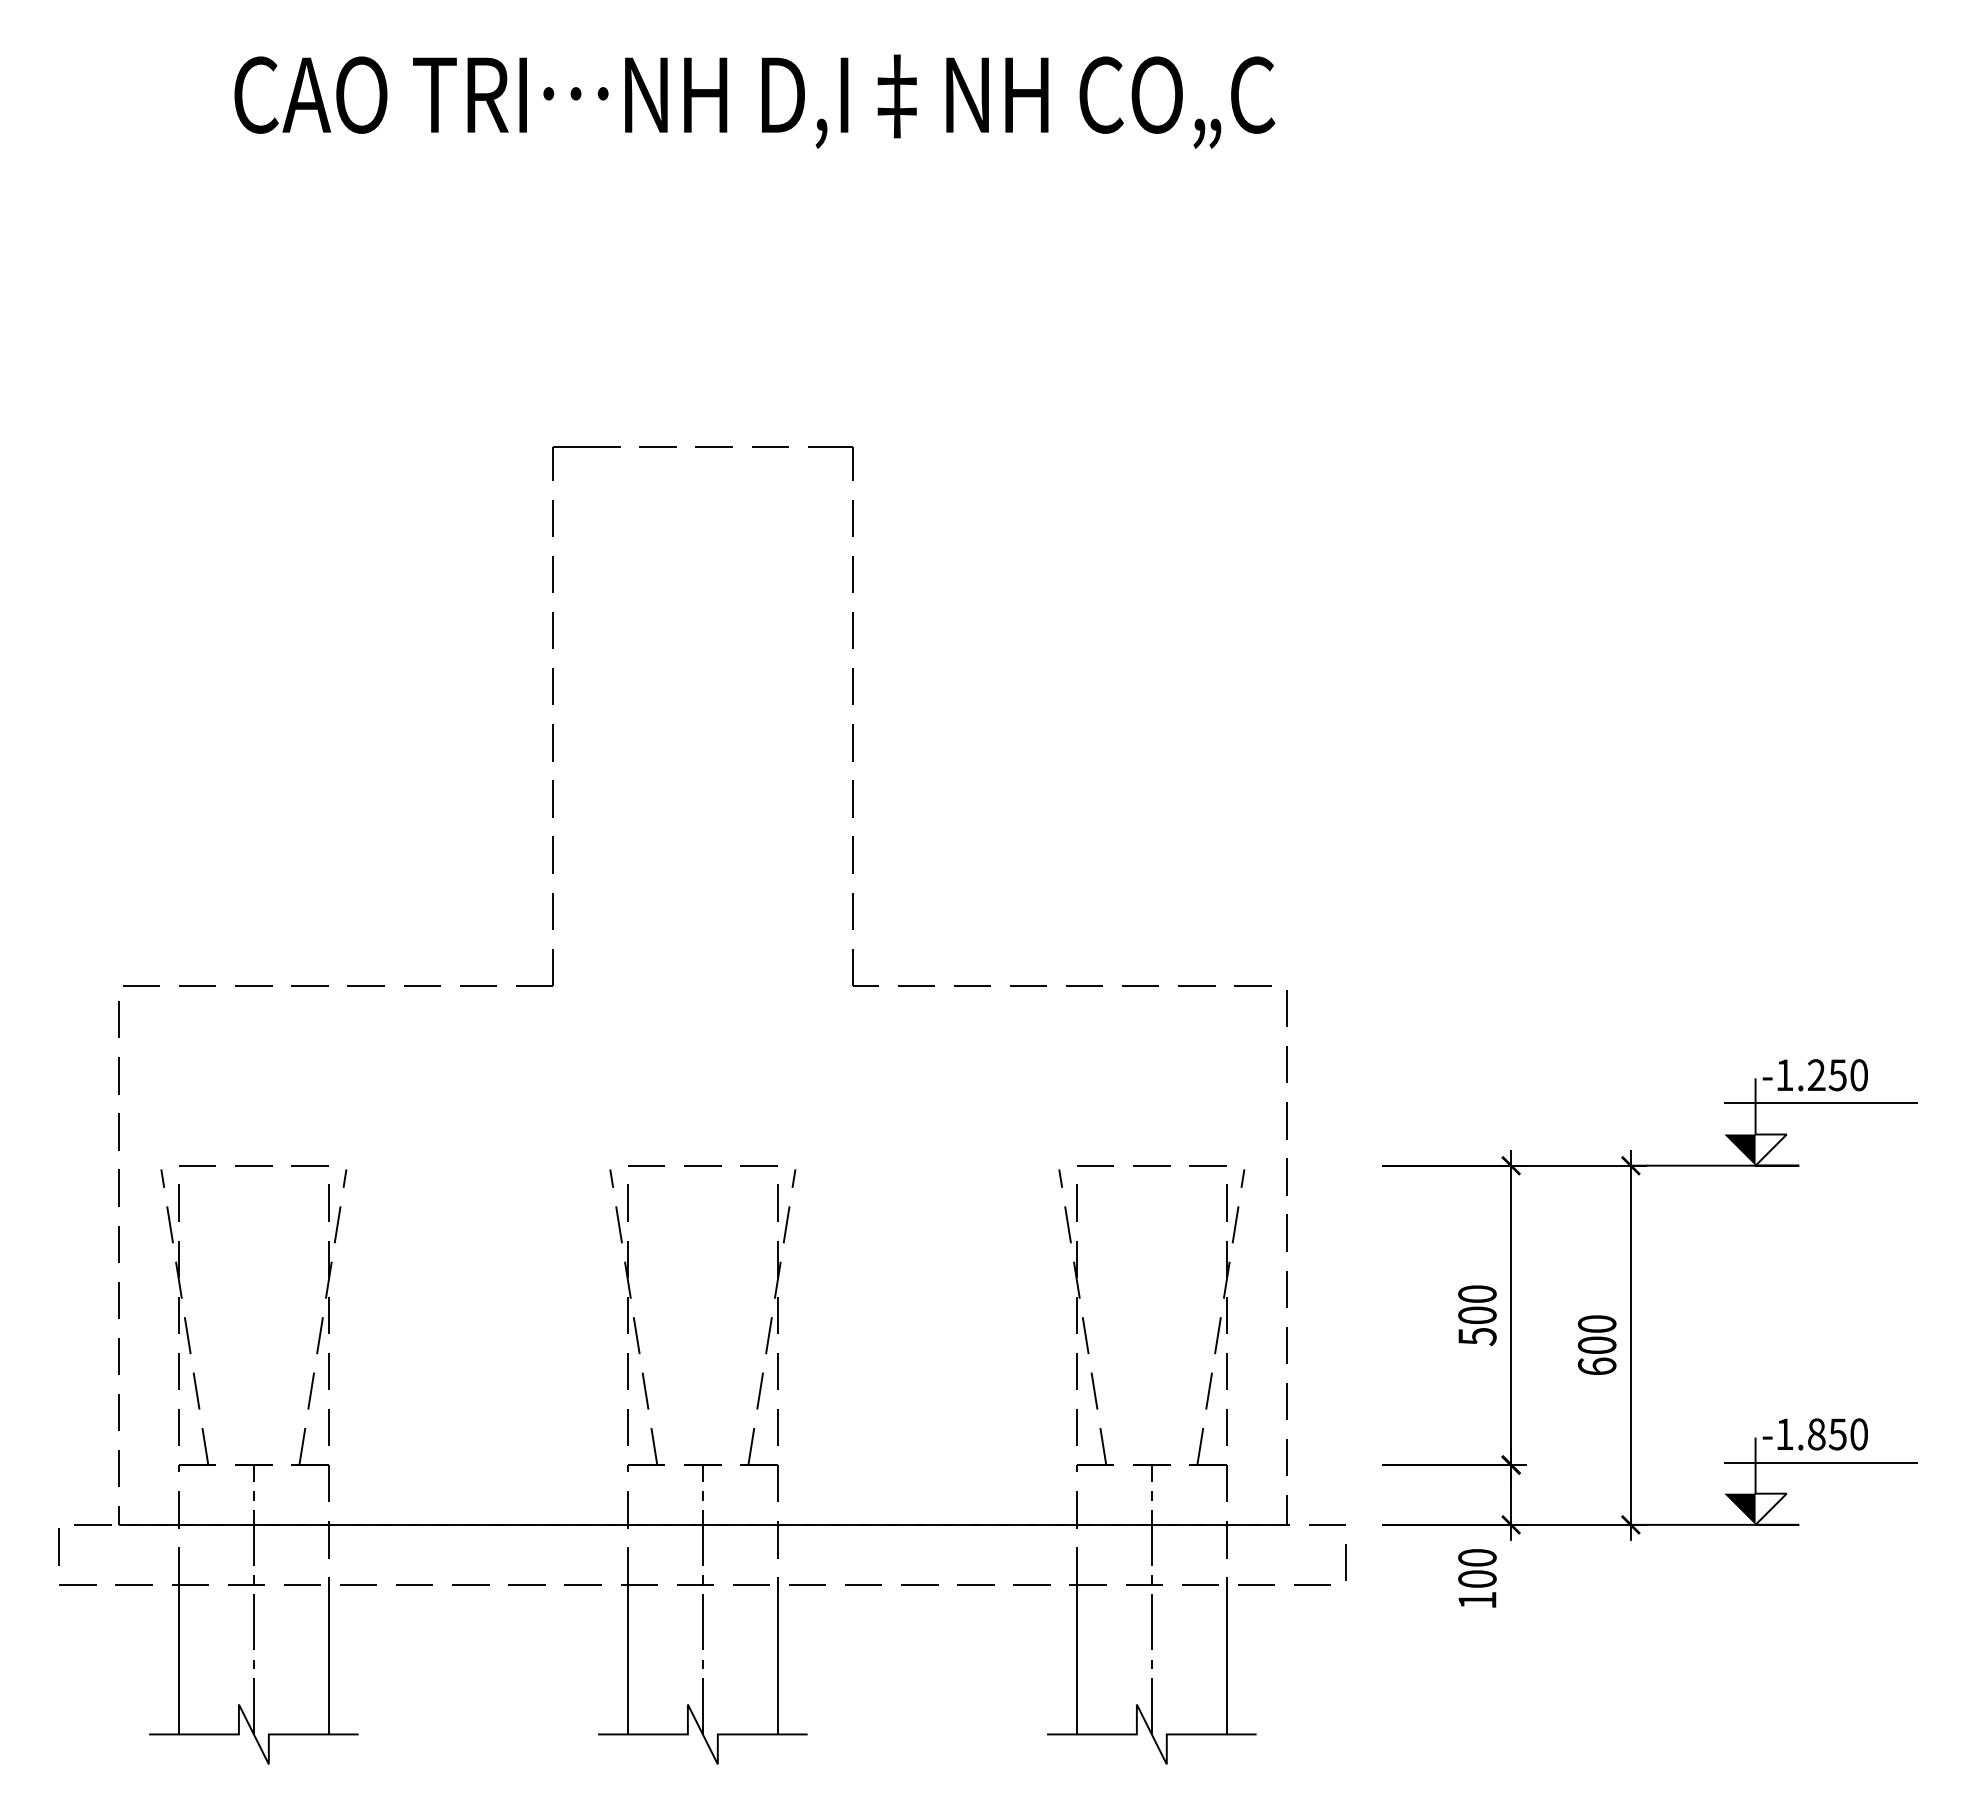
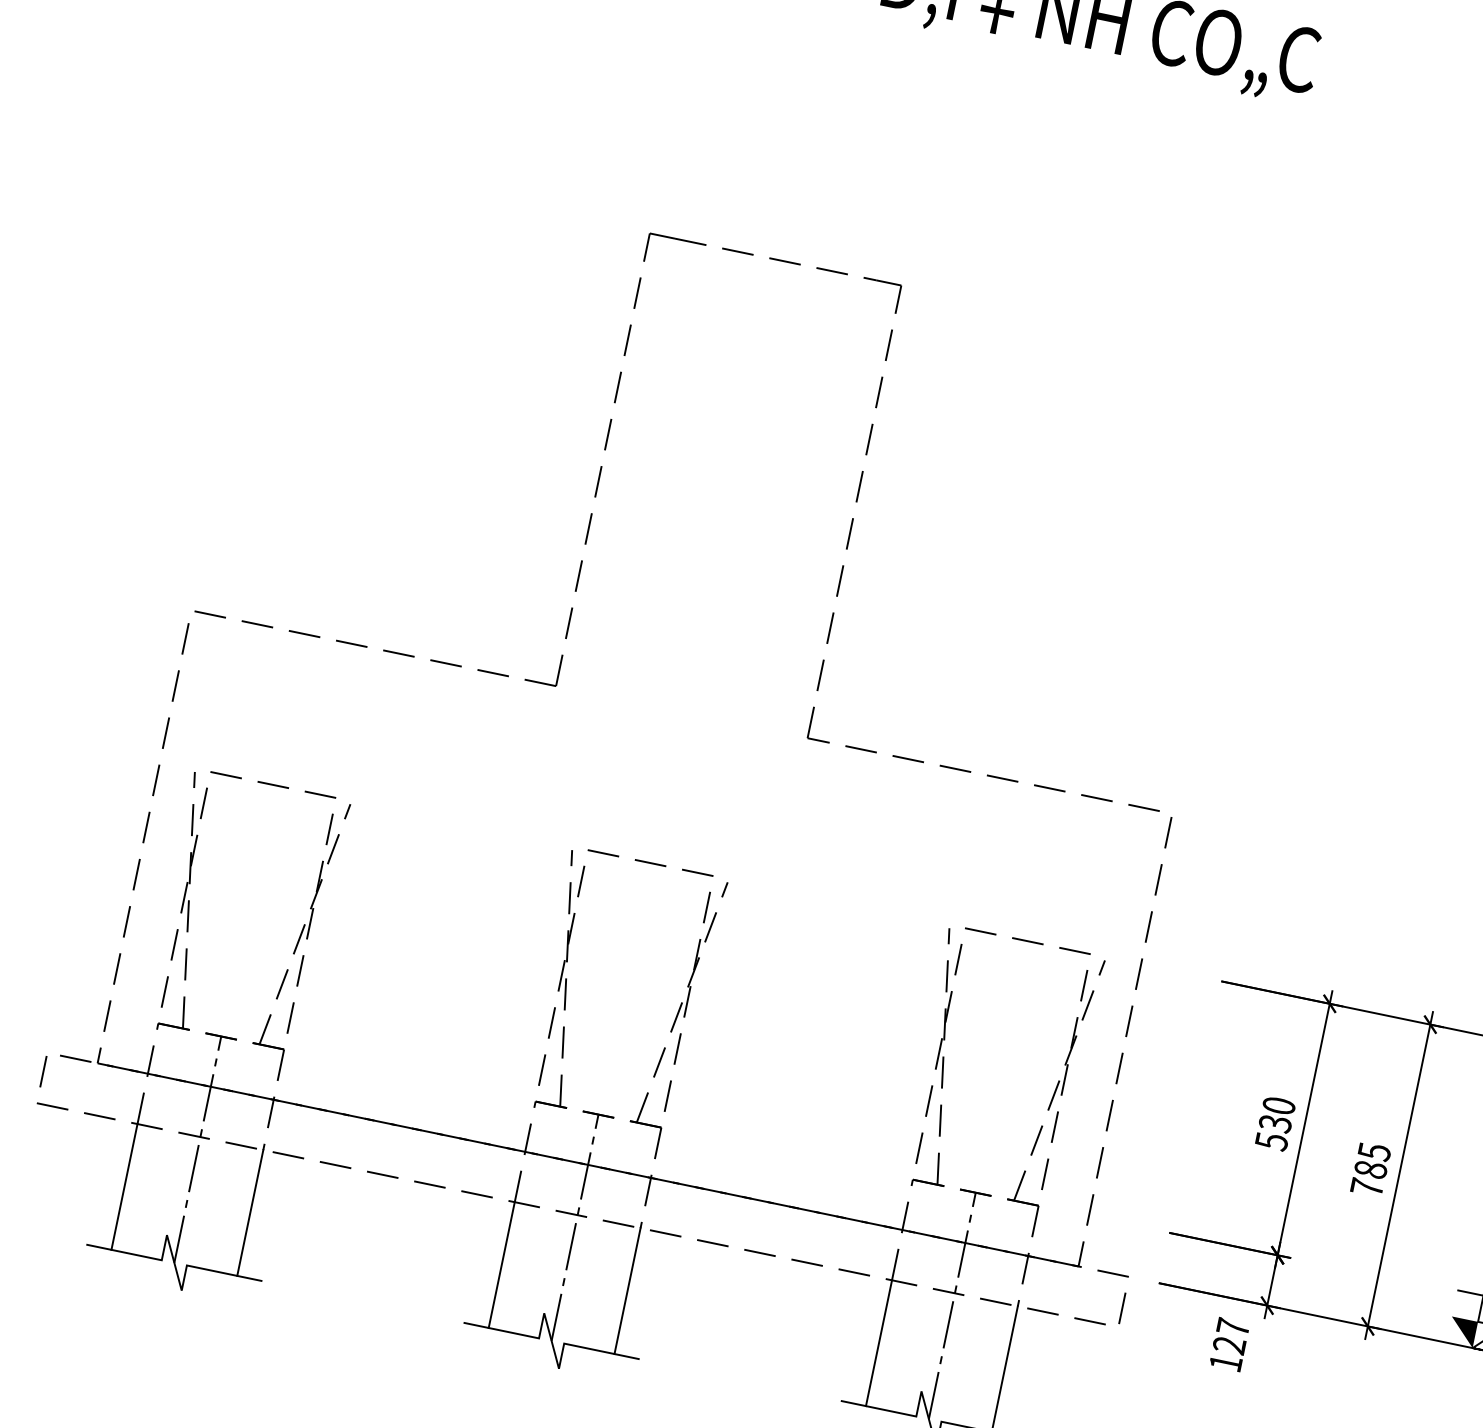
text: (1477, 1315) -> (1275, 1123), 500 -> 530
text: (1596, 1345) -> (1370, 1169), 600 -> 785
text: (1477, 1568) -> (1231, 1336), 100 -> 127

